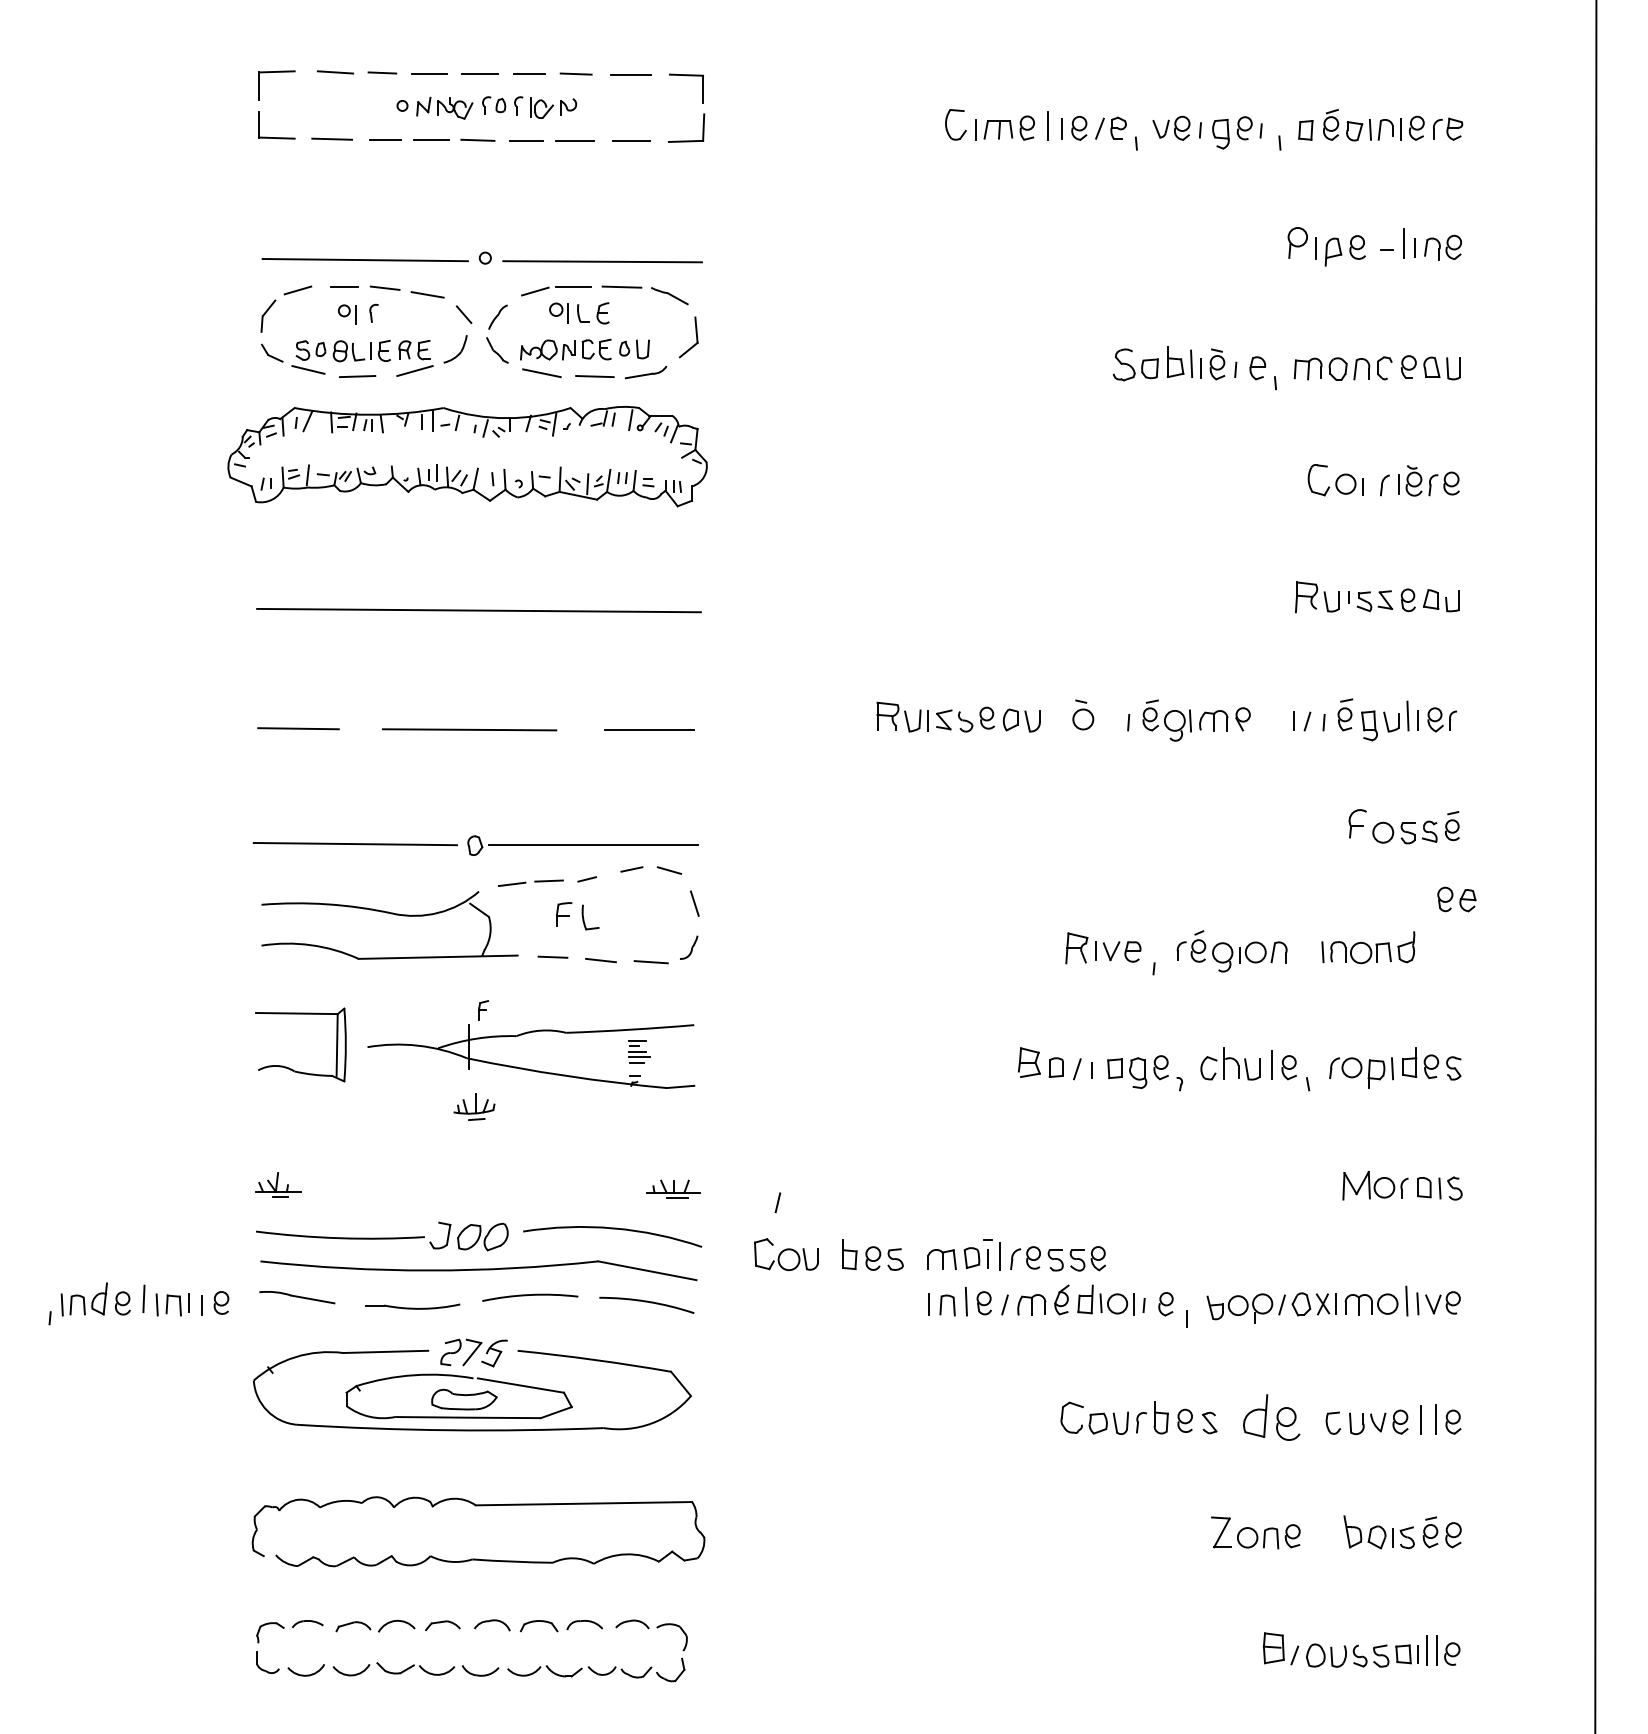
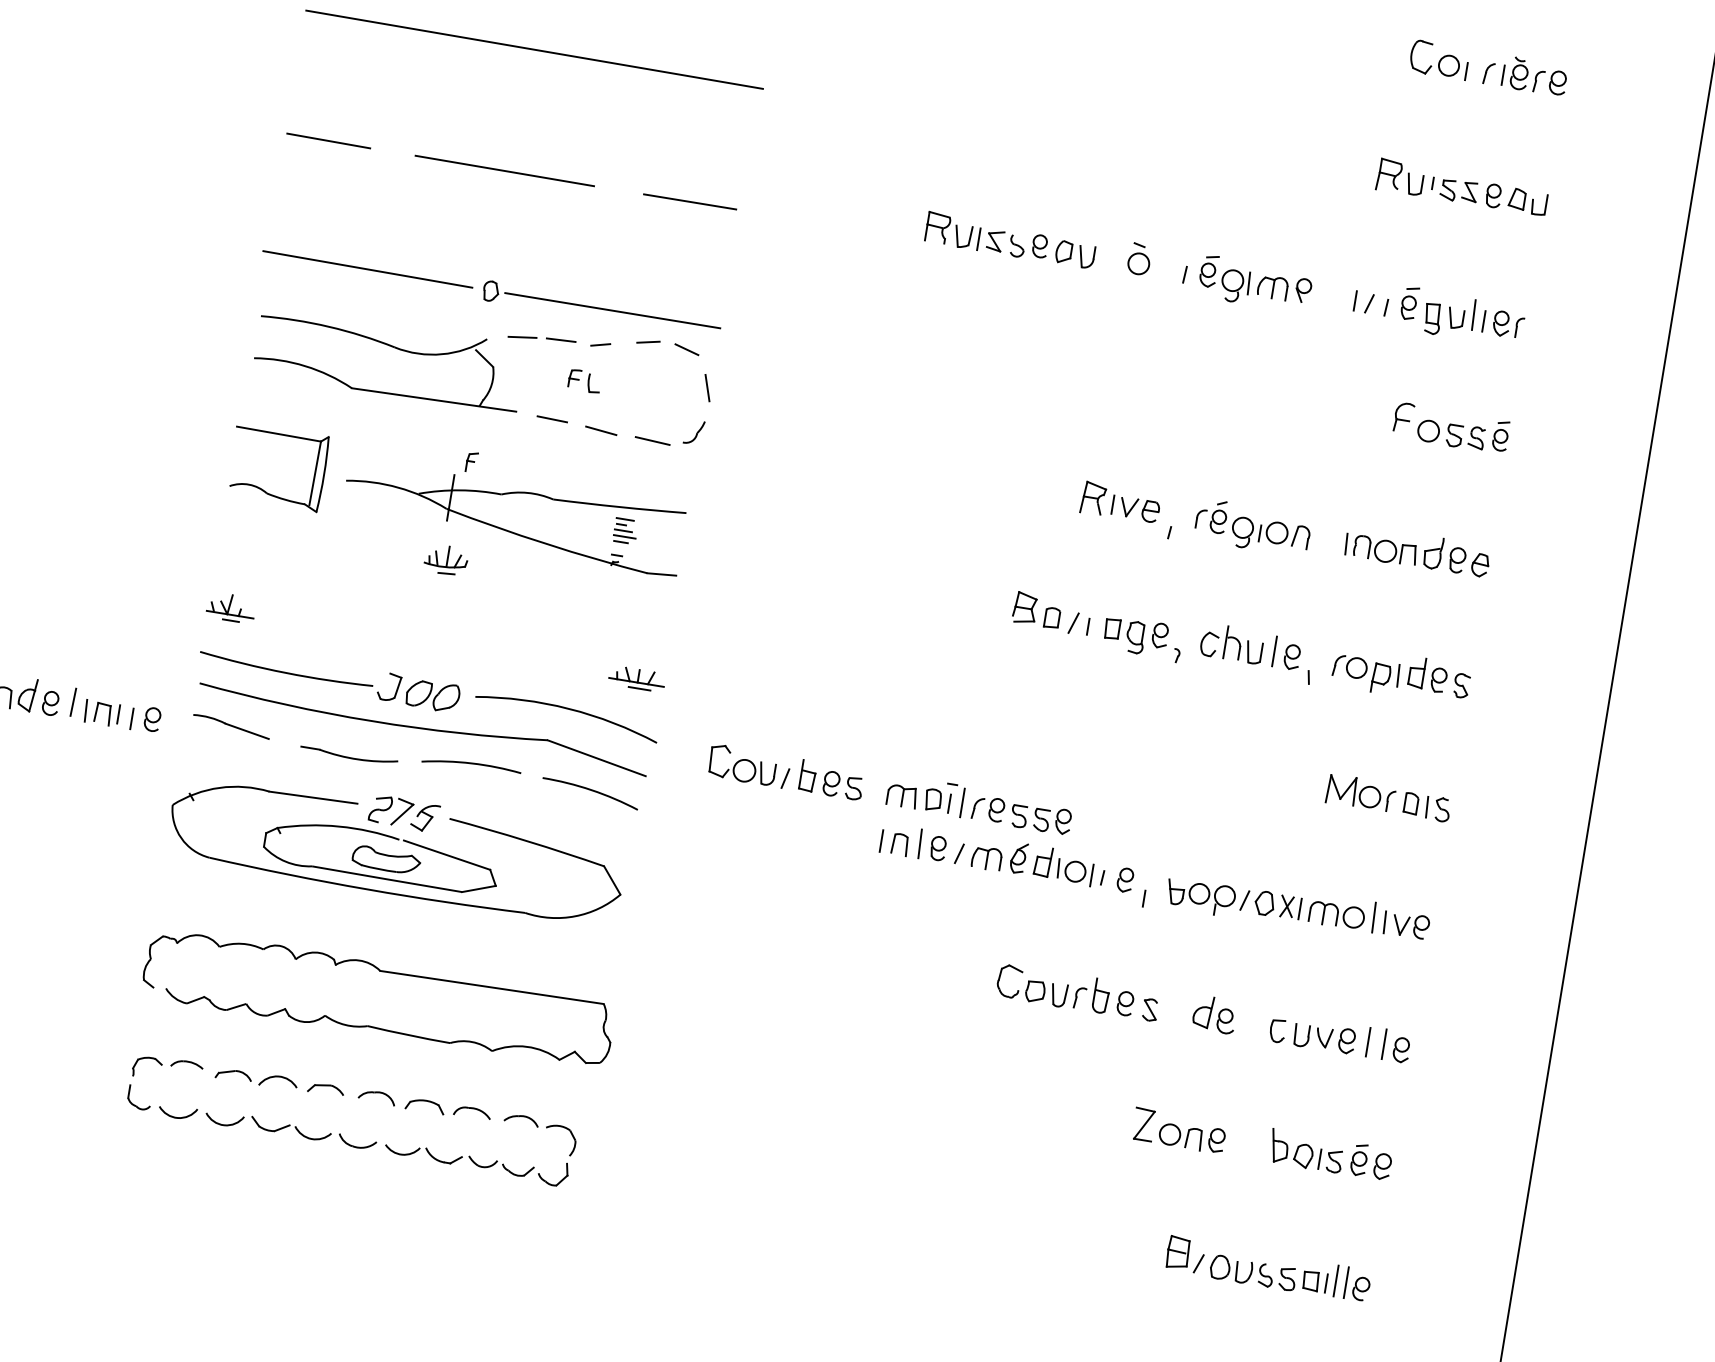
part: (1456, 899) -> (1468, 562), moved
part: (577, 916) -> (584, 381), size x0.71
line: (777, 1202) -> (785, 778), moved
part: (1270, 1417) -> (1213, 1014), size x0.71

